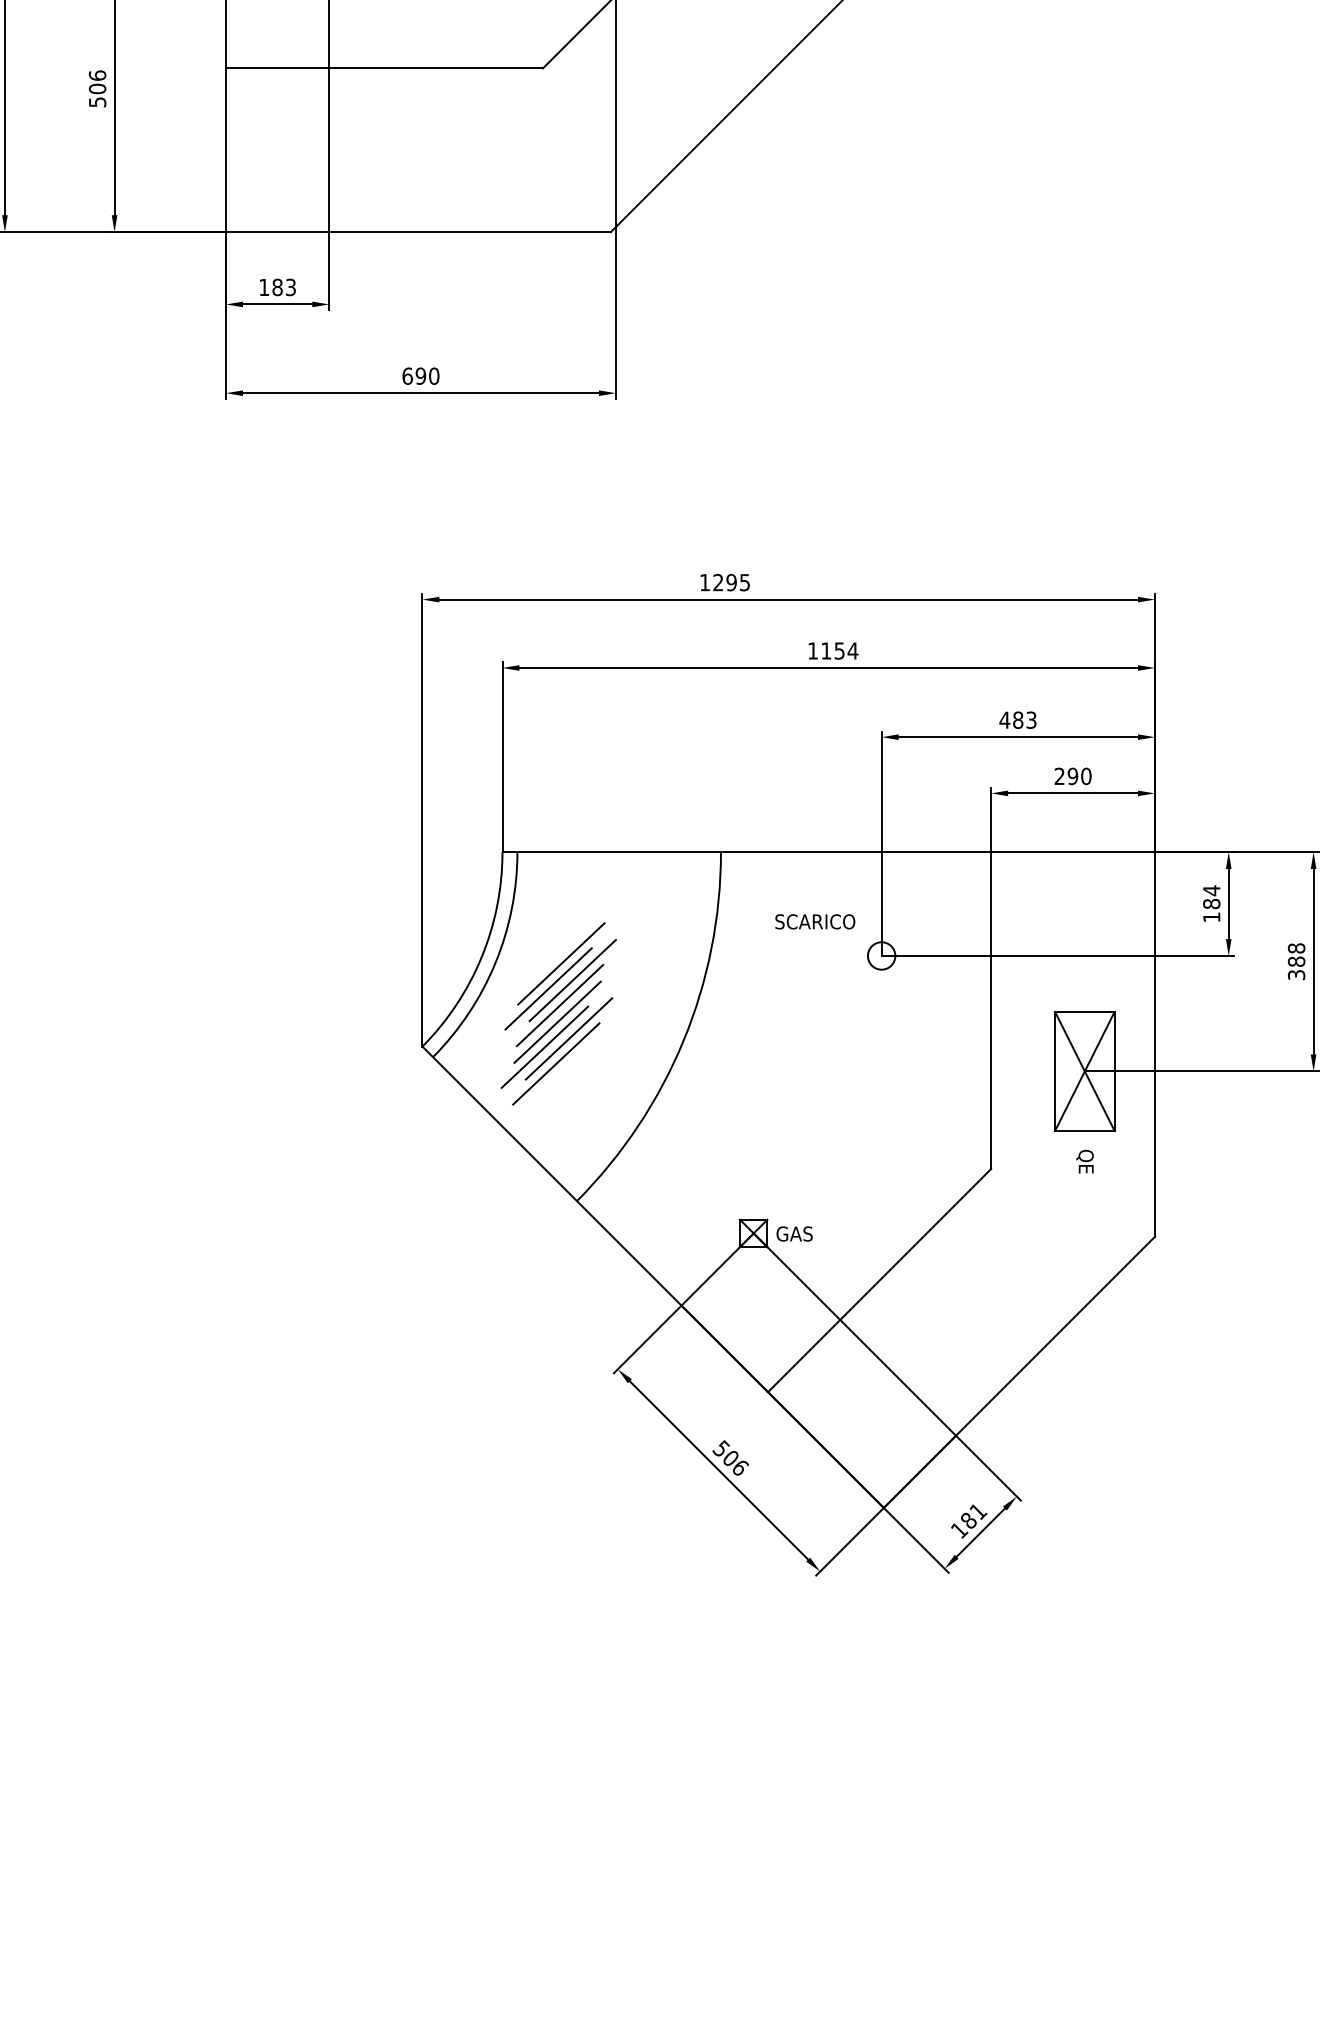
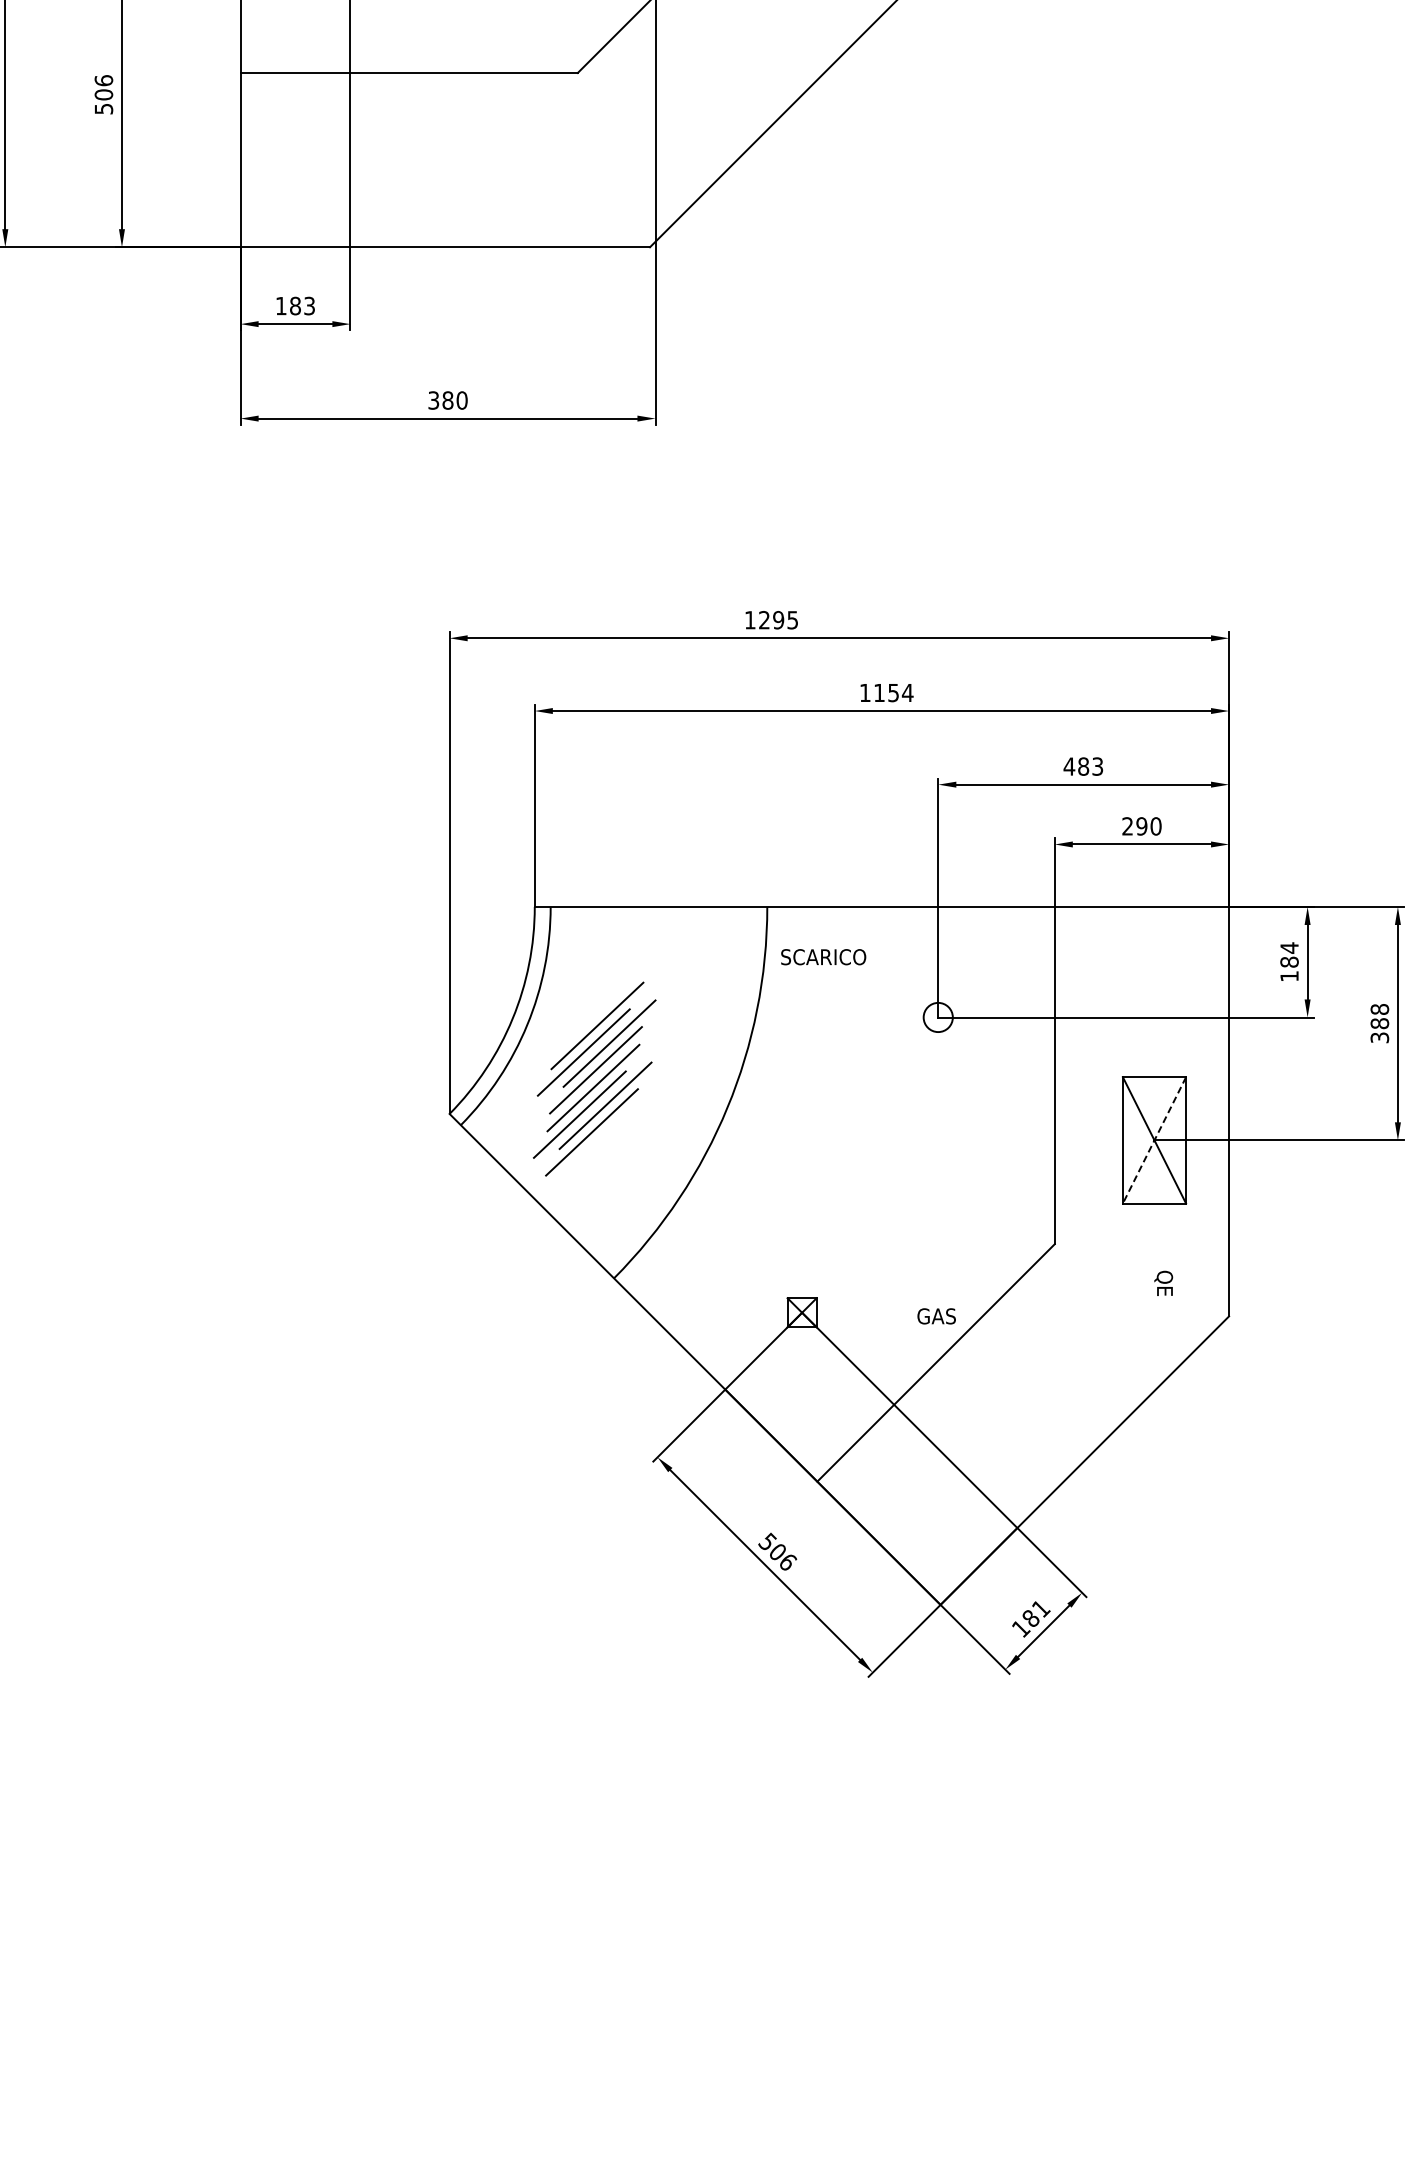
text: (413, 376) -> (440, 400), 690 -> 380
text: (815, 922) -> (823, 957), moved
line: (1084, 1071) -> (1154, 1140), solid -> dashed
text: (1084, 1160) -> (1163, 1282), moved
text: (794, 1234) -> (936, 1316), moved

